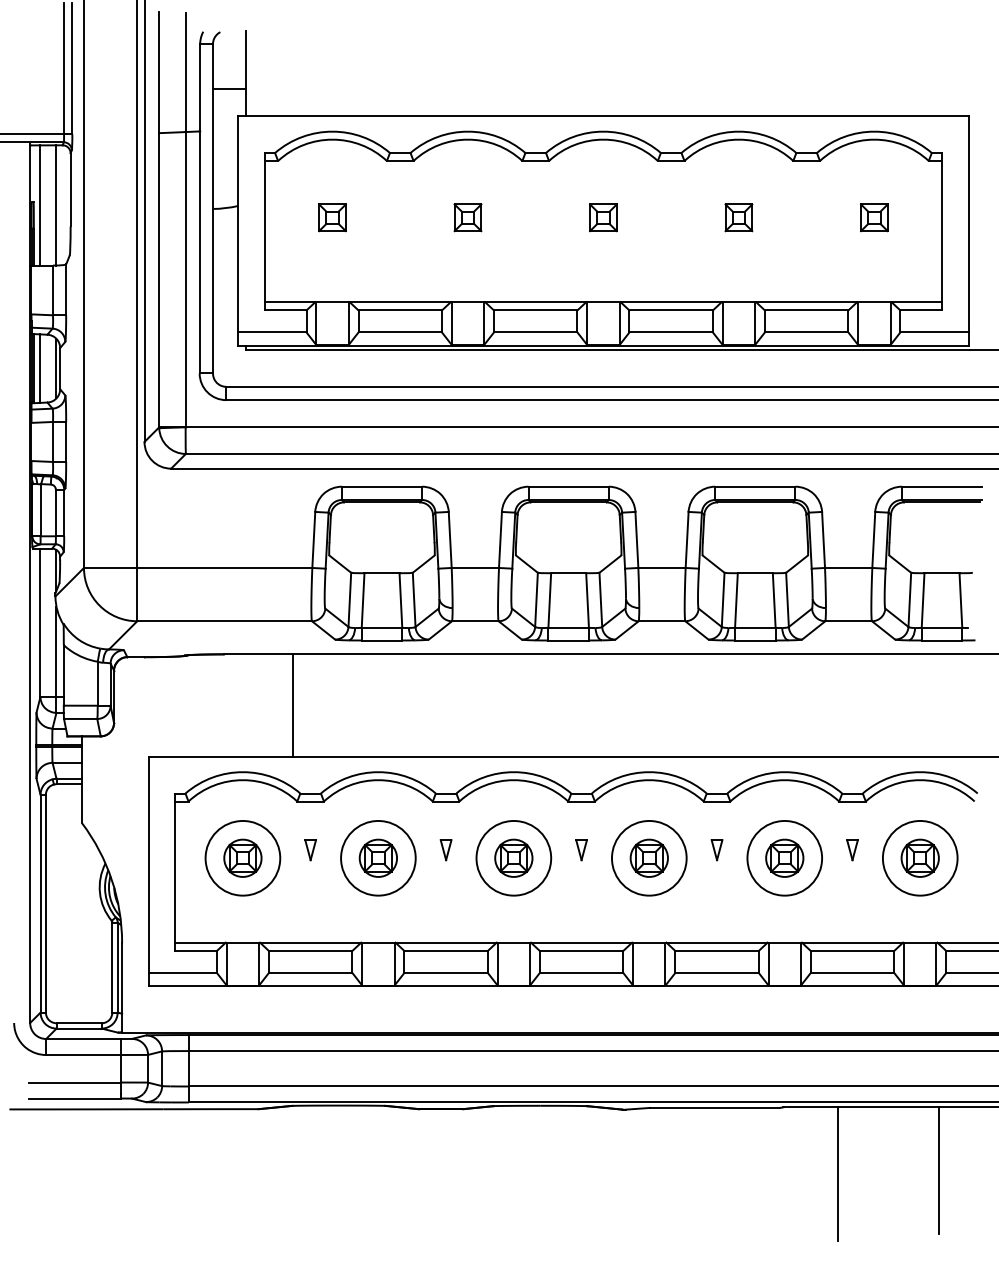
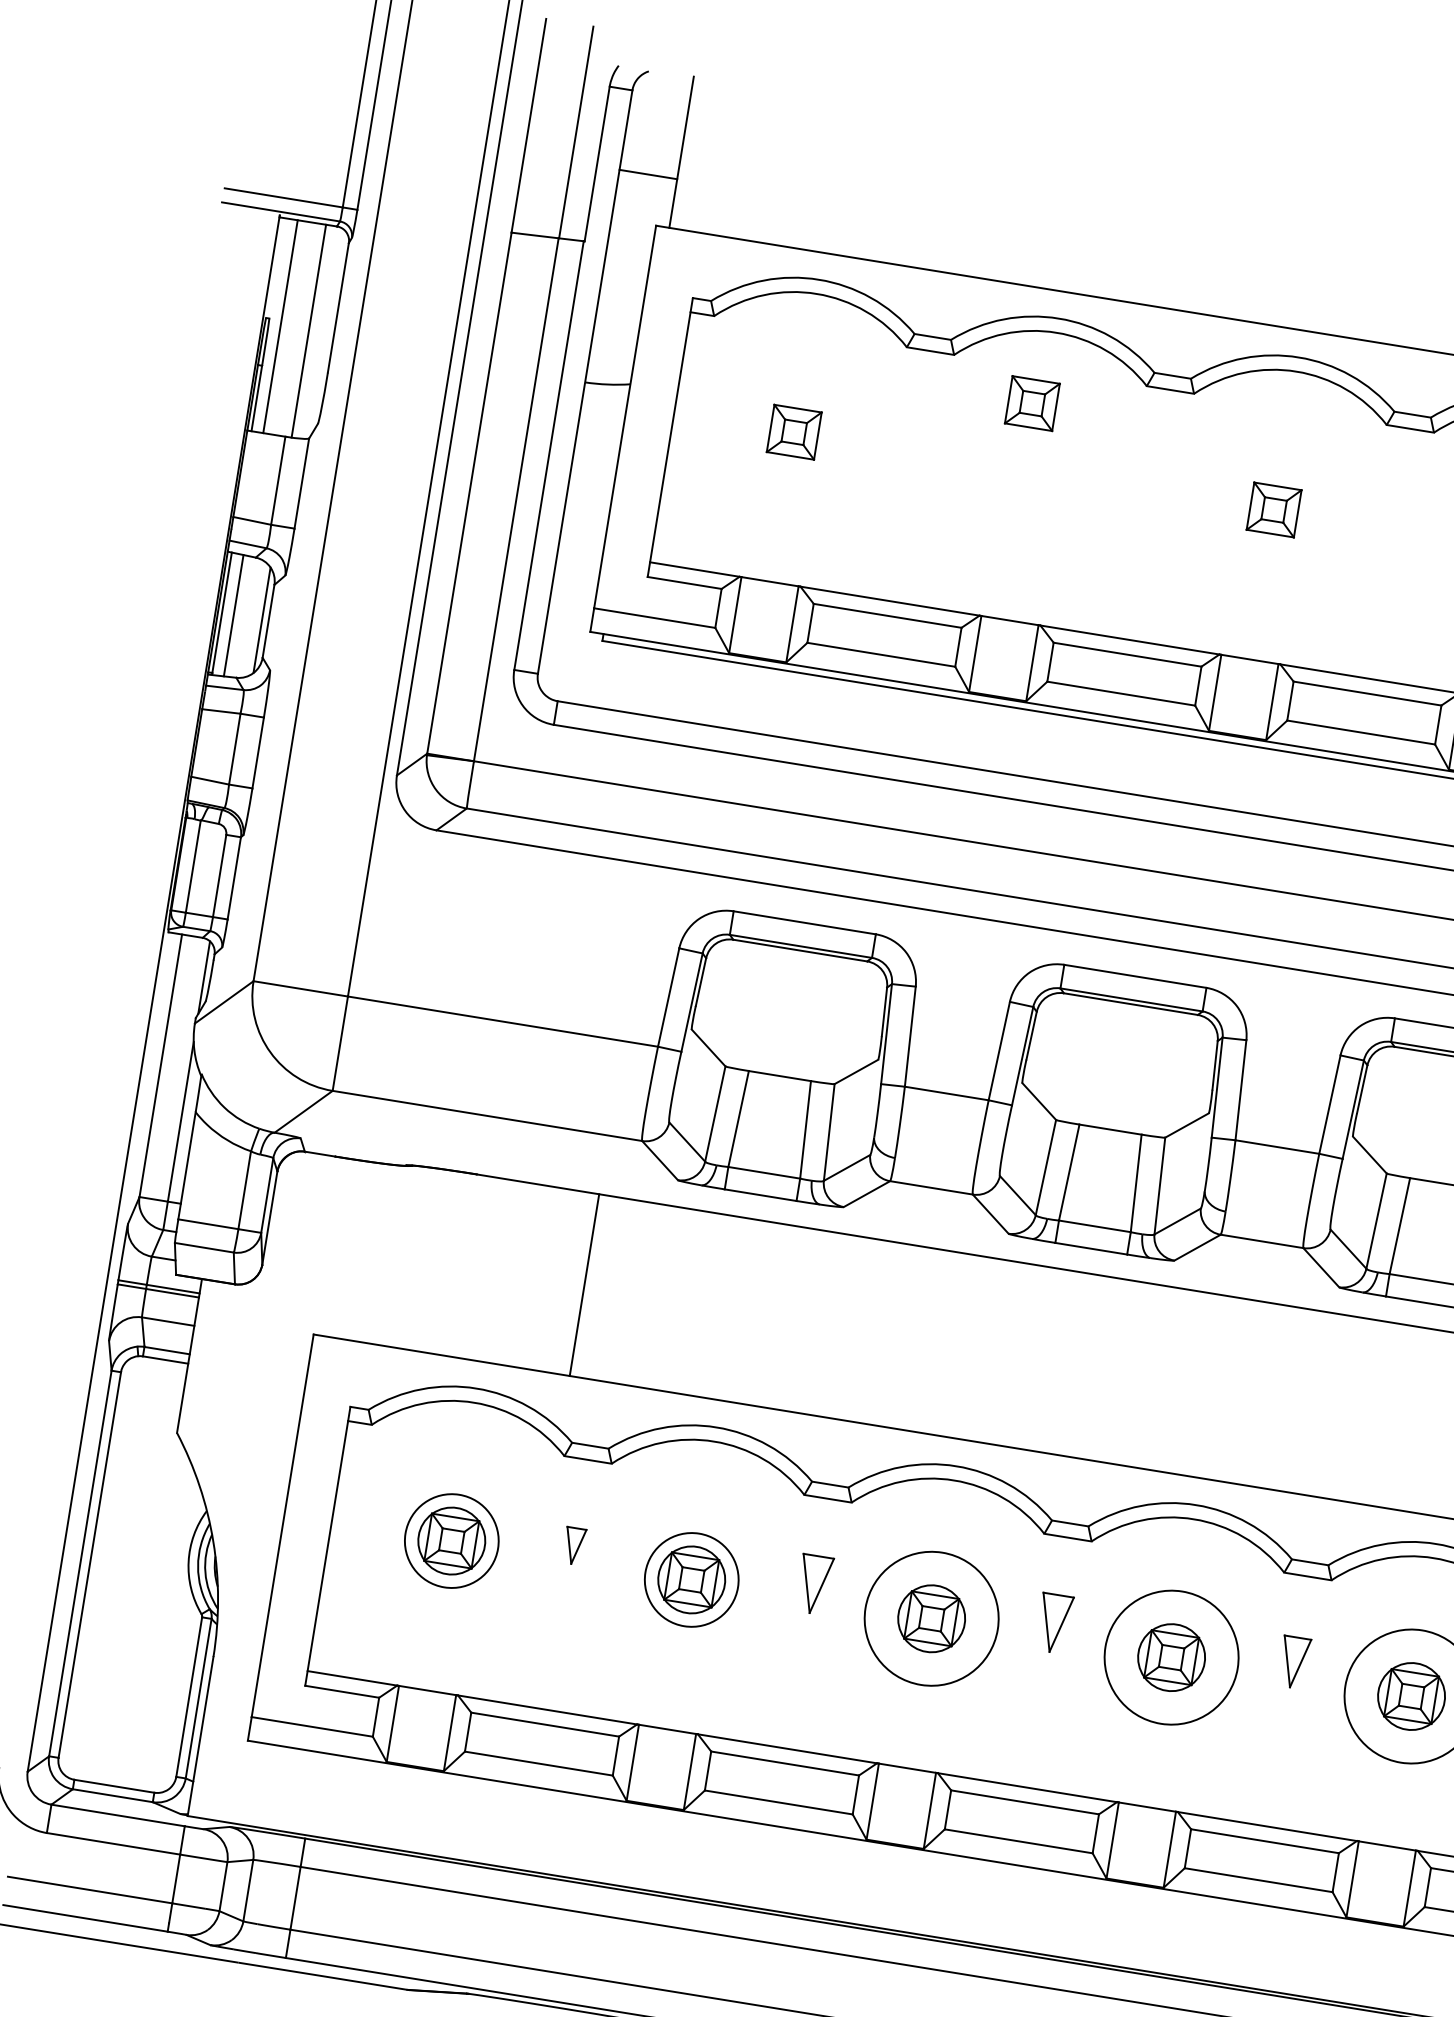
part: (467, 217) -> (1031, 402), moved
part: (445, 850) -> (812, 1585), size x1.6
part: (581, 850) -> (1053, 1624), size x1.6
part: (716, 850) -> (1292, 1663), size x1.4
circle: (242, 857) -> (451, 1539), size x0.7
circle: (378, 857) -> (692, 1578), size x0.7

